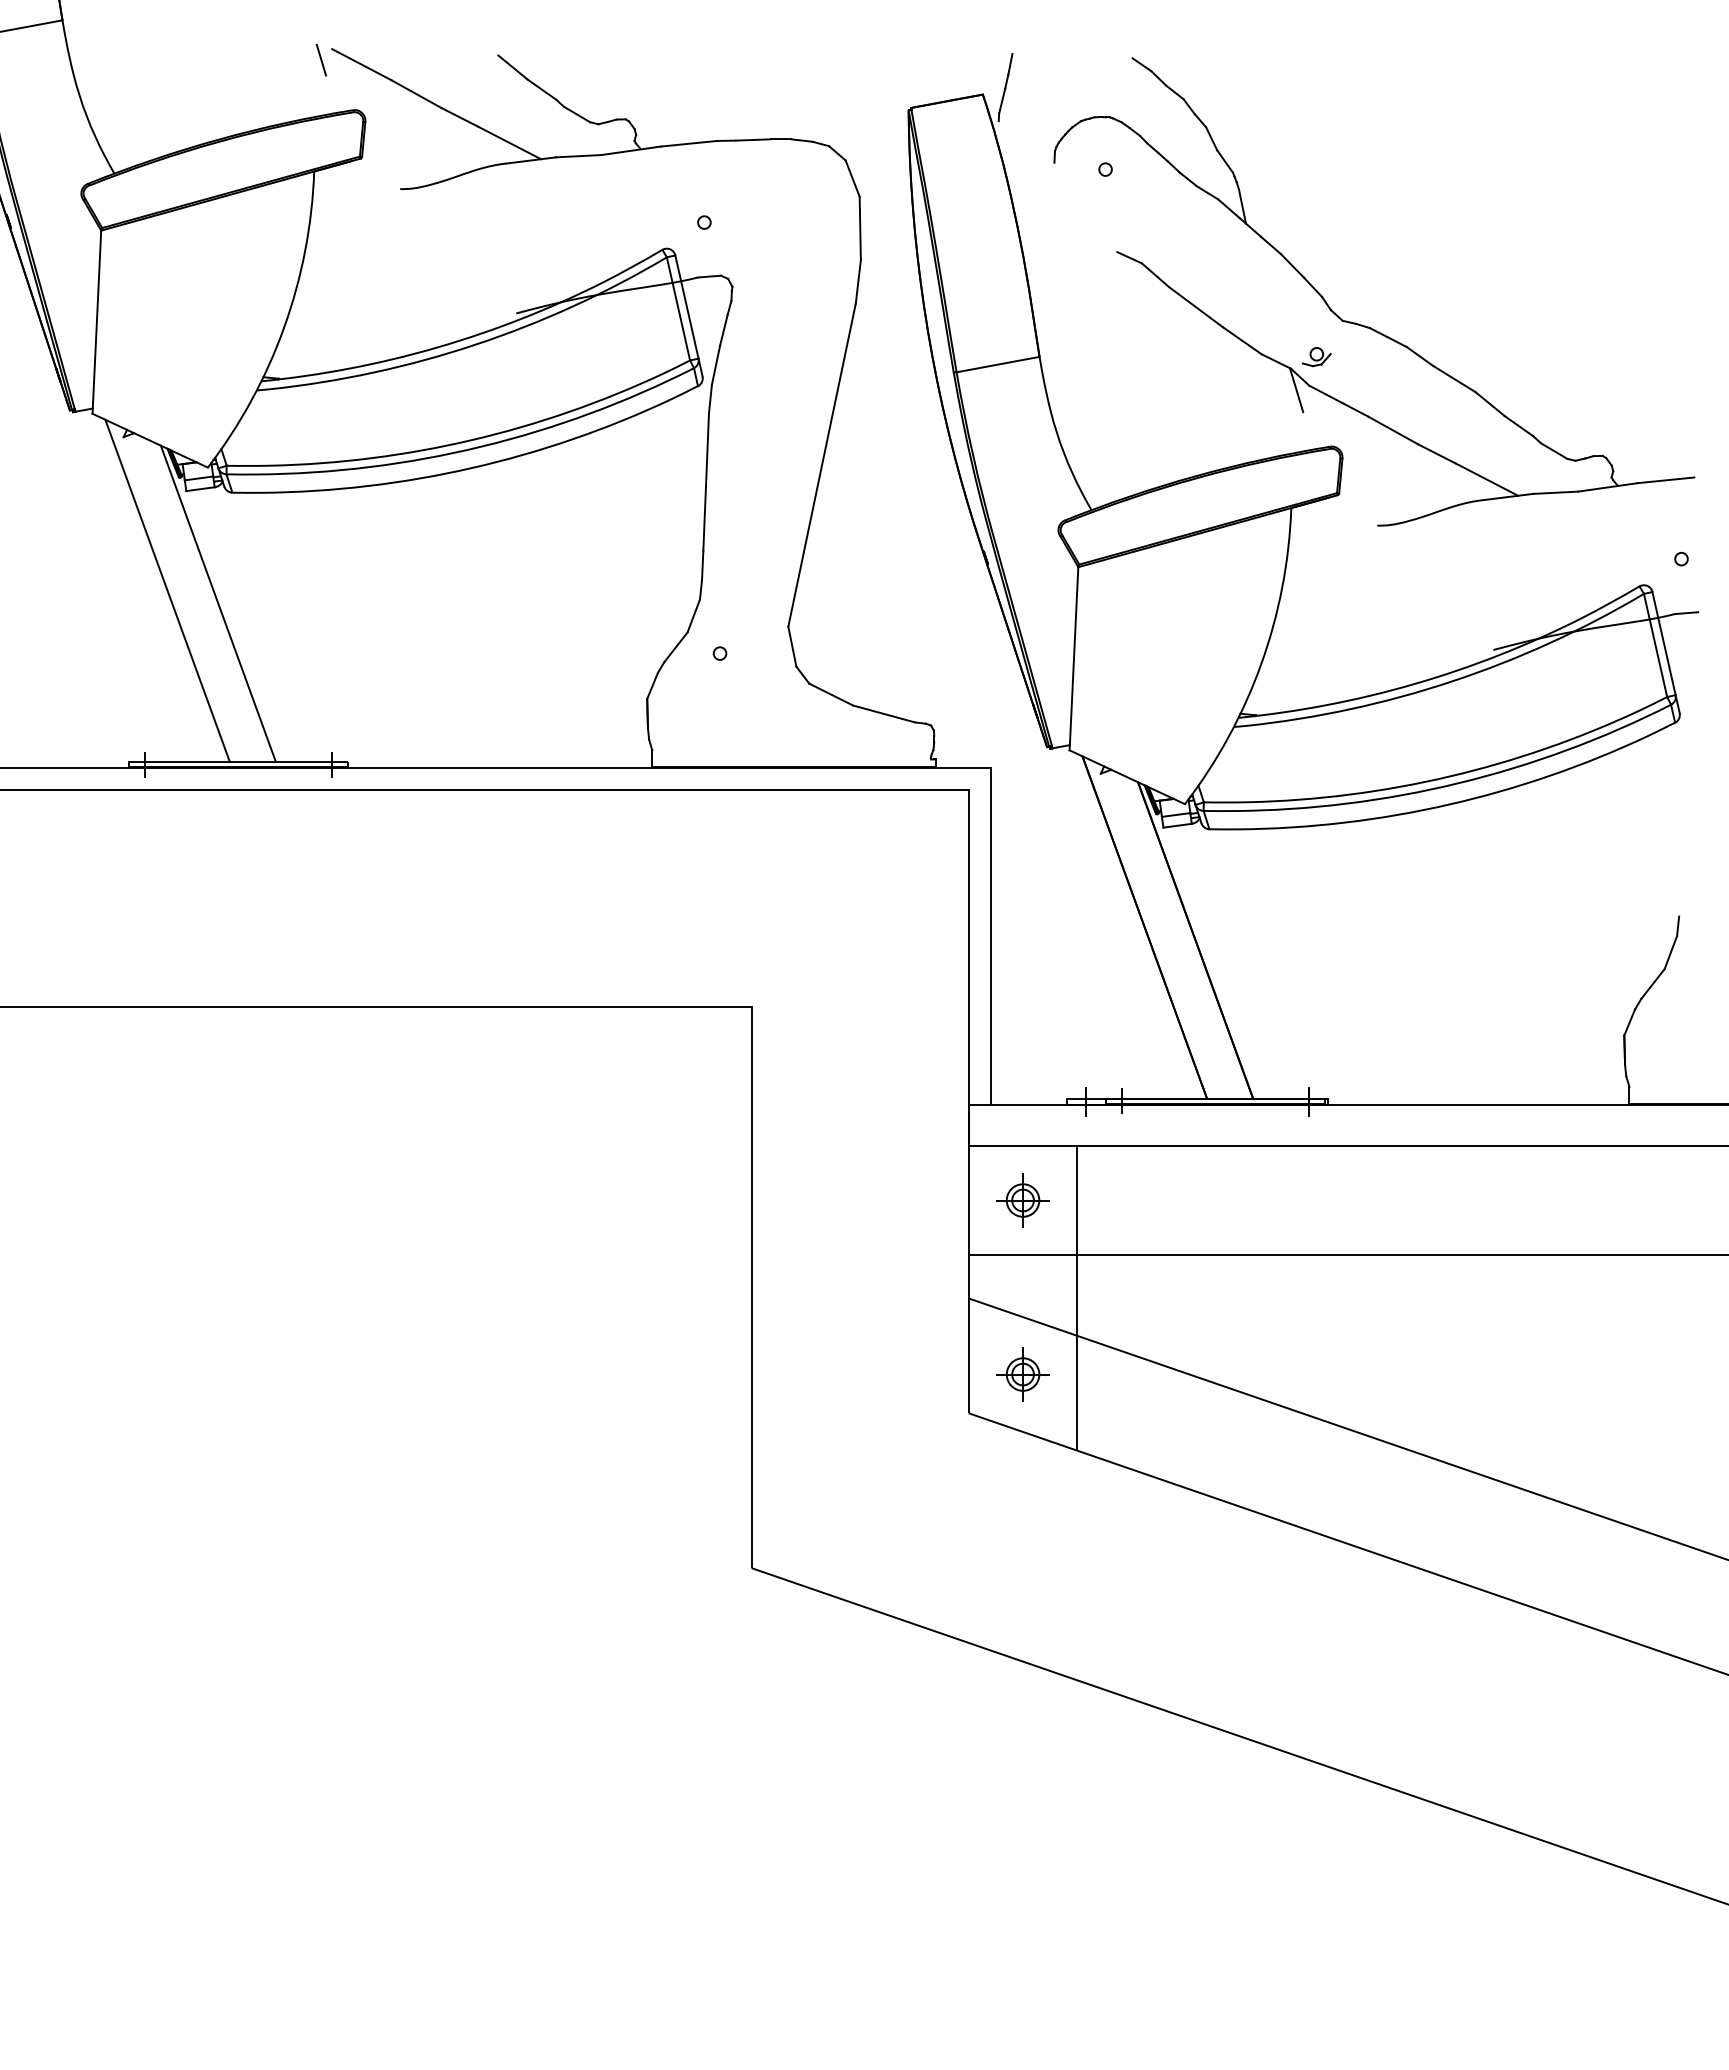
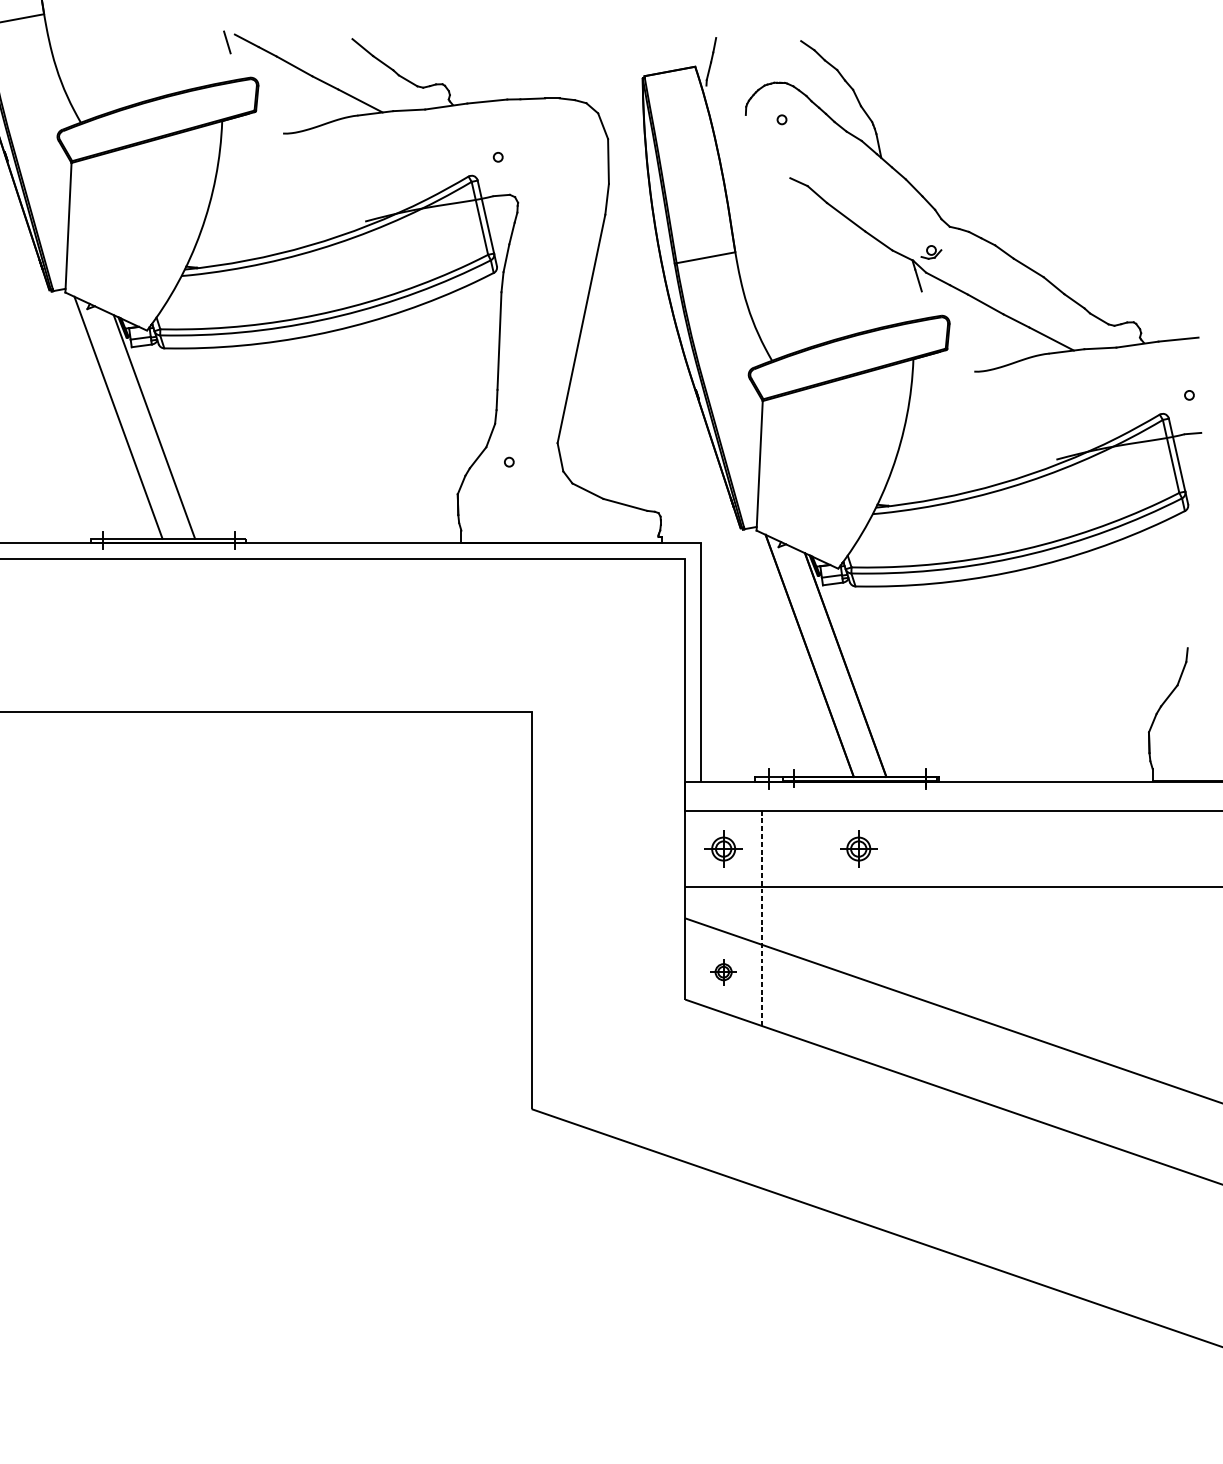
part: (1213, 1200) -> (858, 849), added
line: (1077, 1298) -> (762, 918), solid -> dashed
part: (1022, 1374) -> (723, 972), size x0.7

